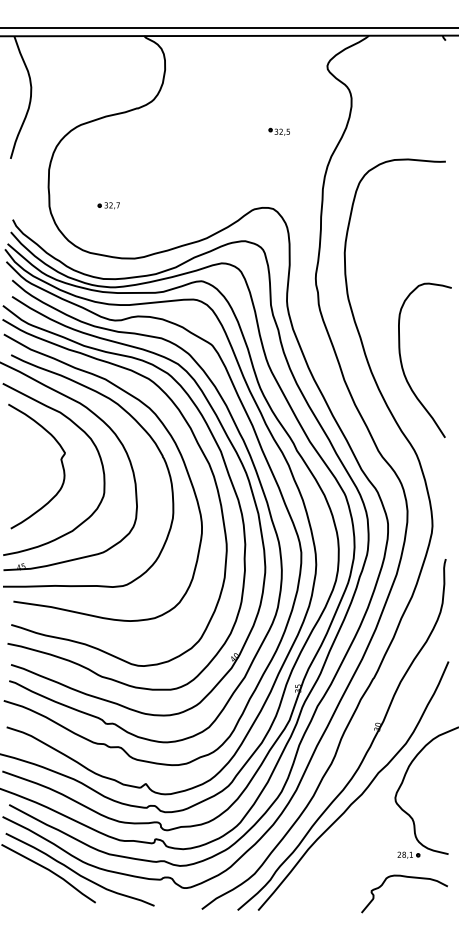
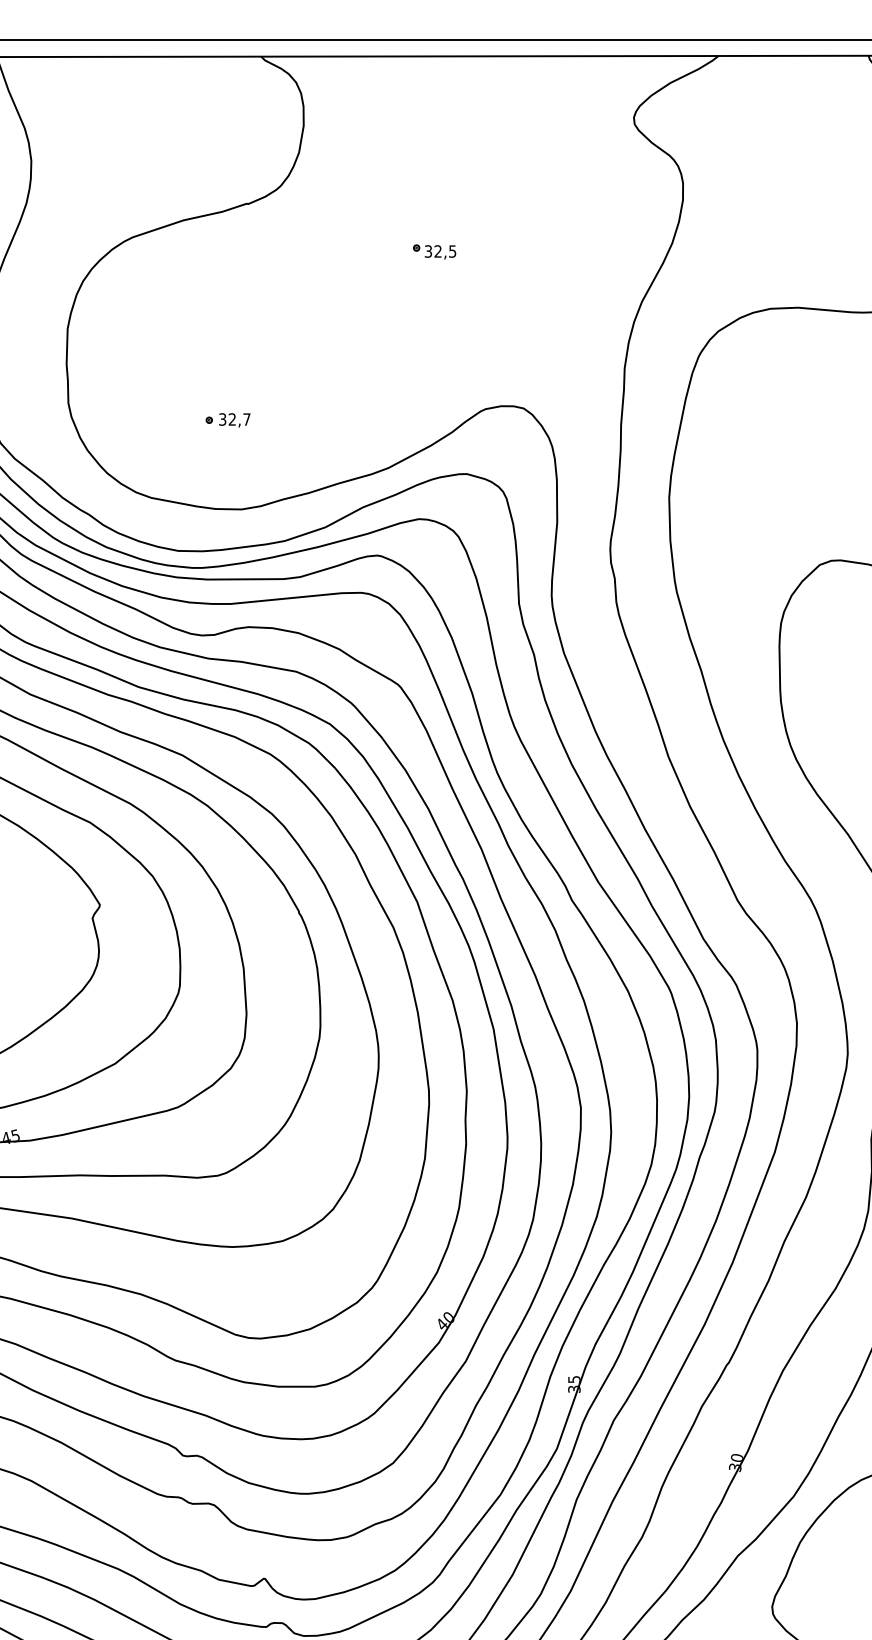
part: (278, 131) -> (432, 250), moved
part: (108, 205) -> (227, 419), moved

